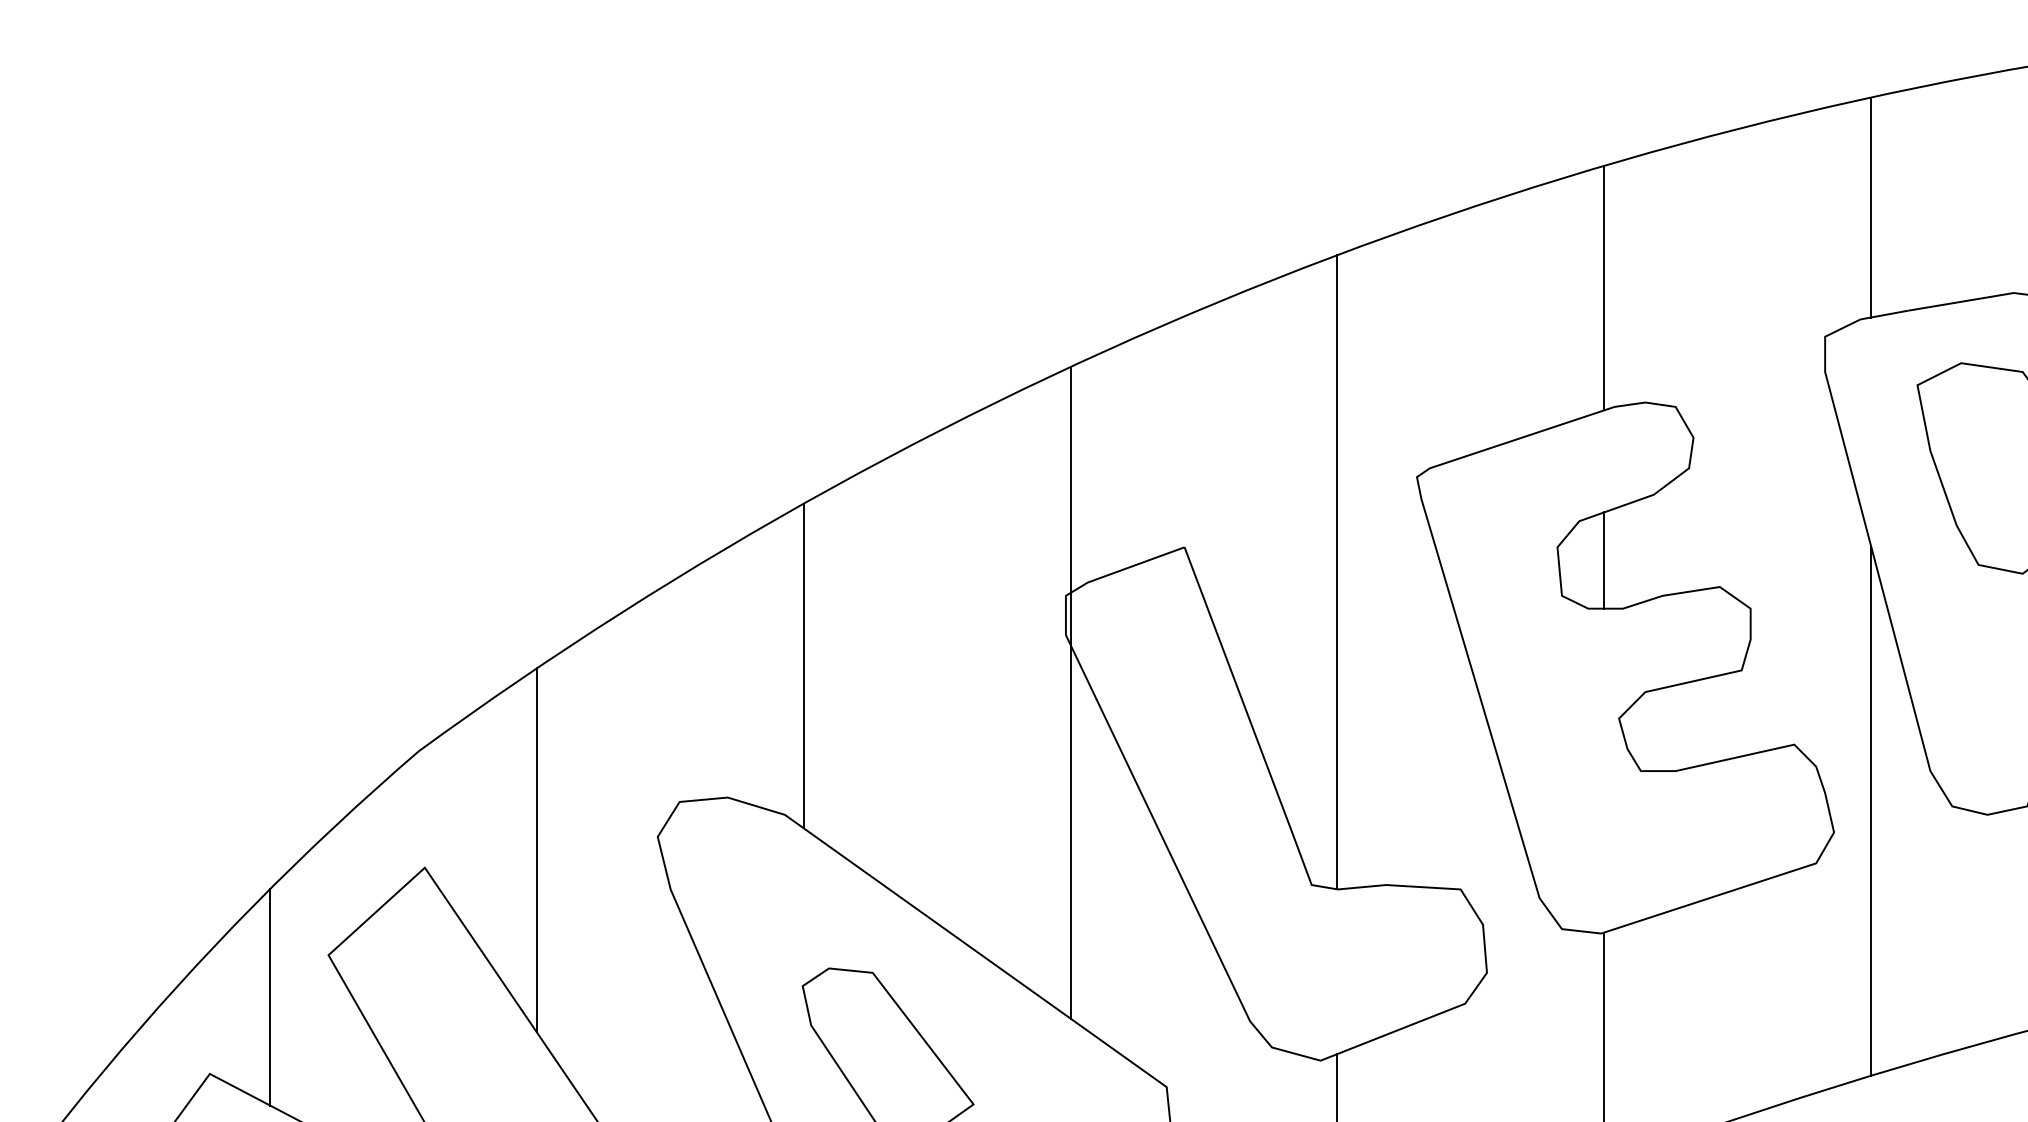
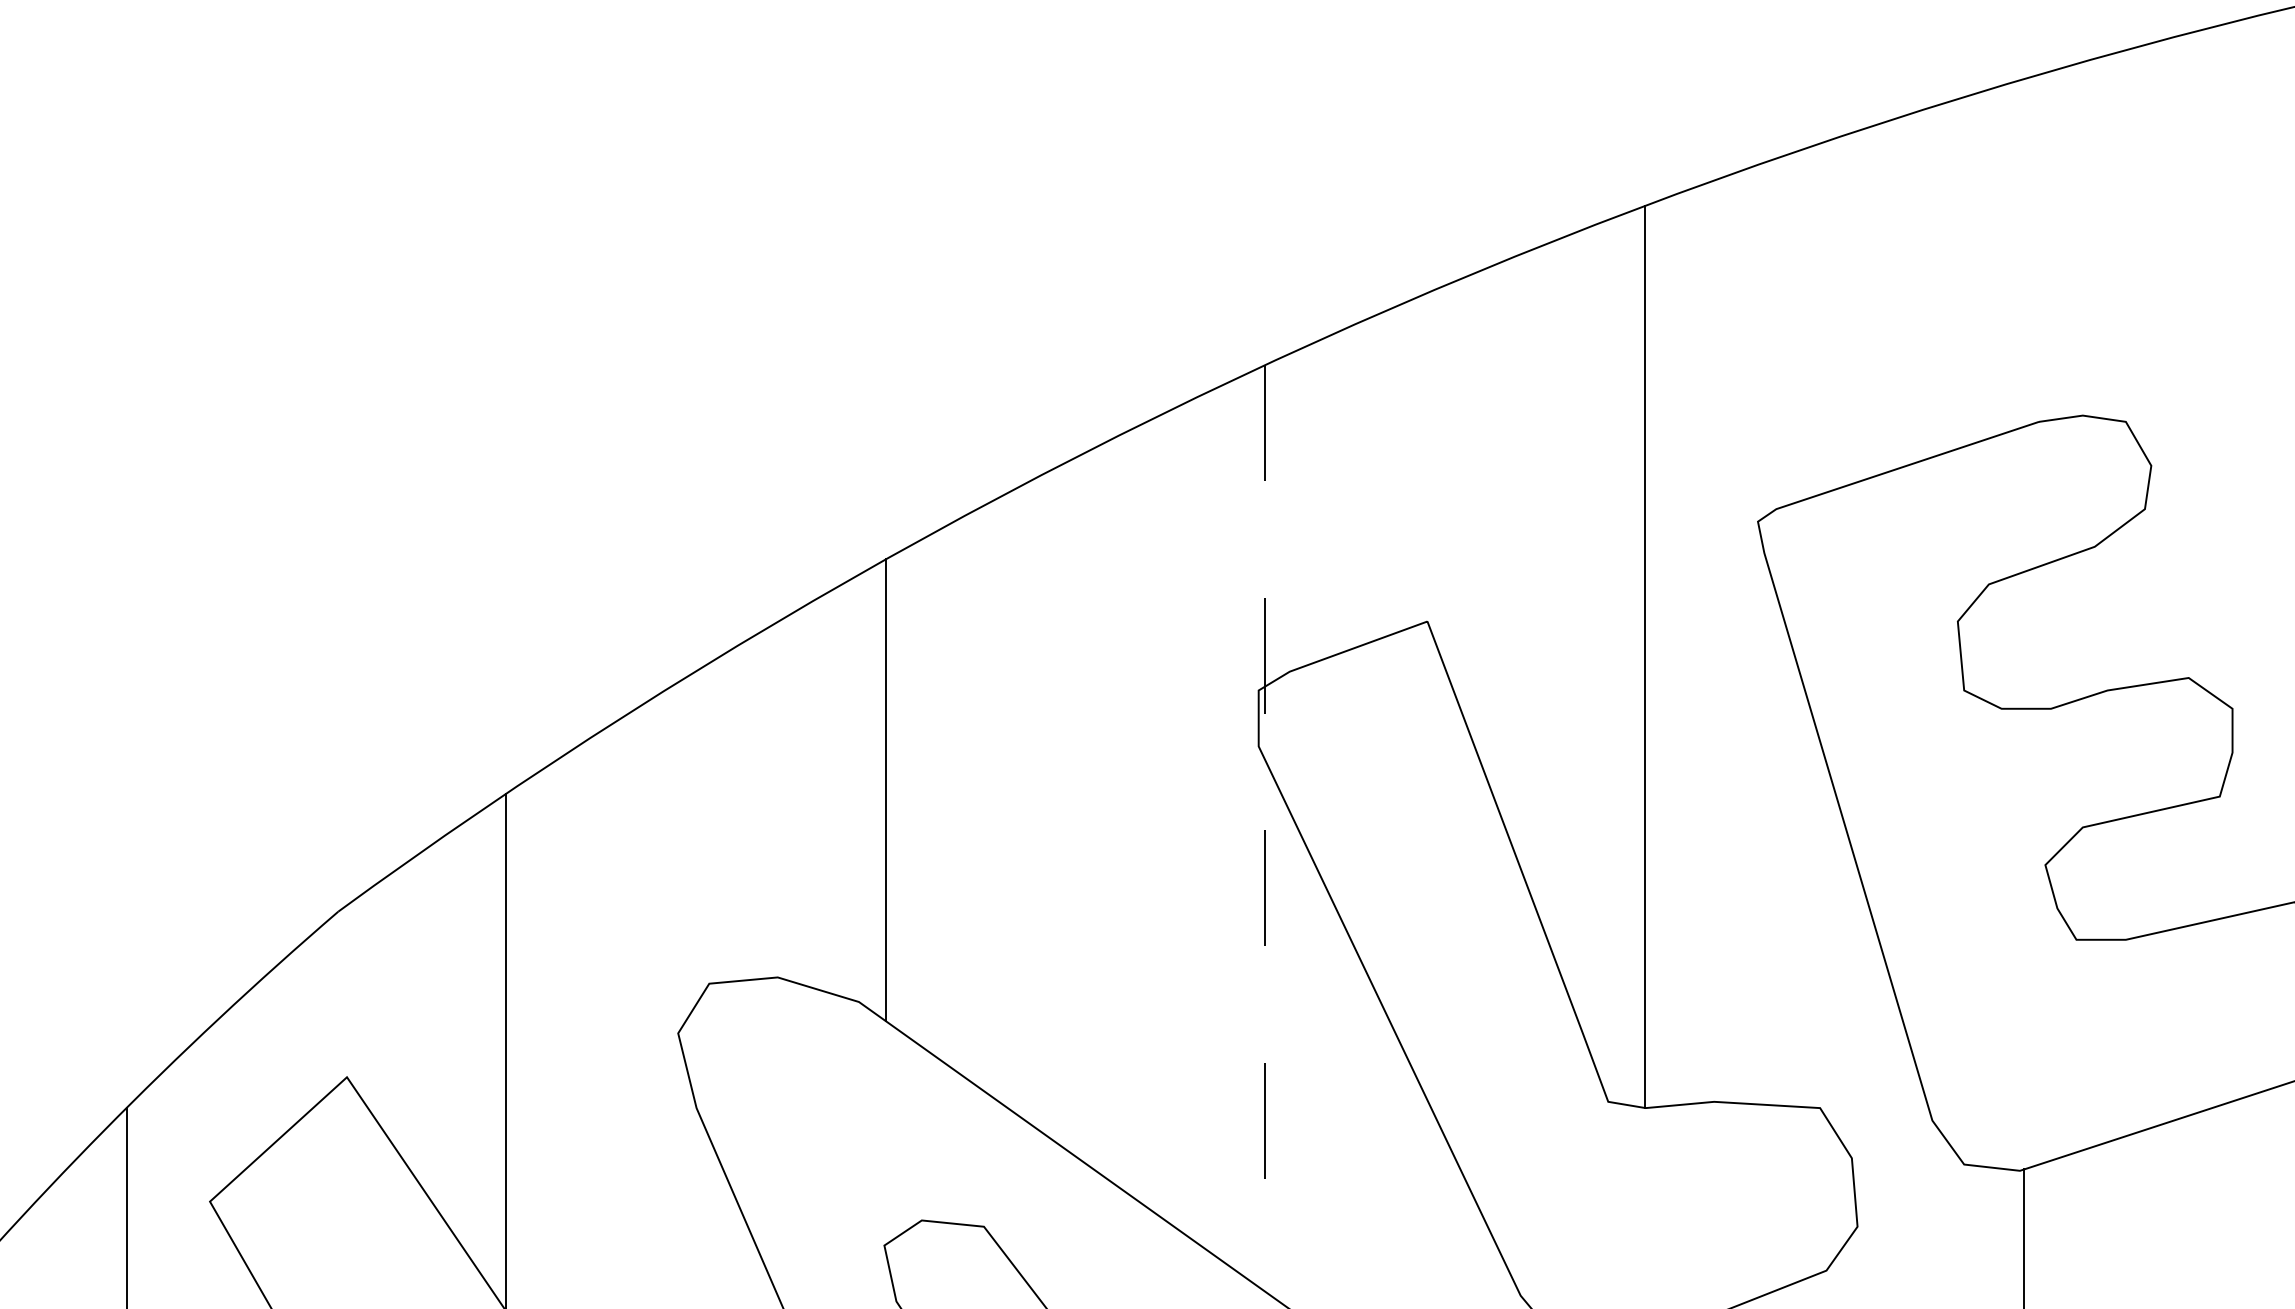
line: (1604, 287) -> (2024, 252), removed
line: (1604, 560) -> (2024, 640), removed
line: (1070, 692) -> (1265, 828), solid -> dashed

